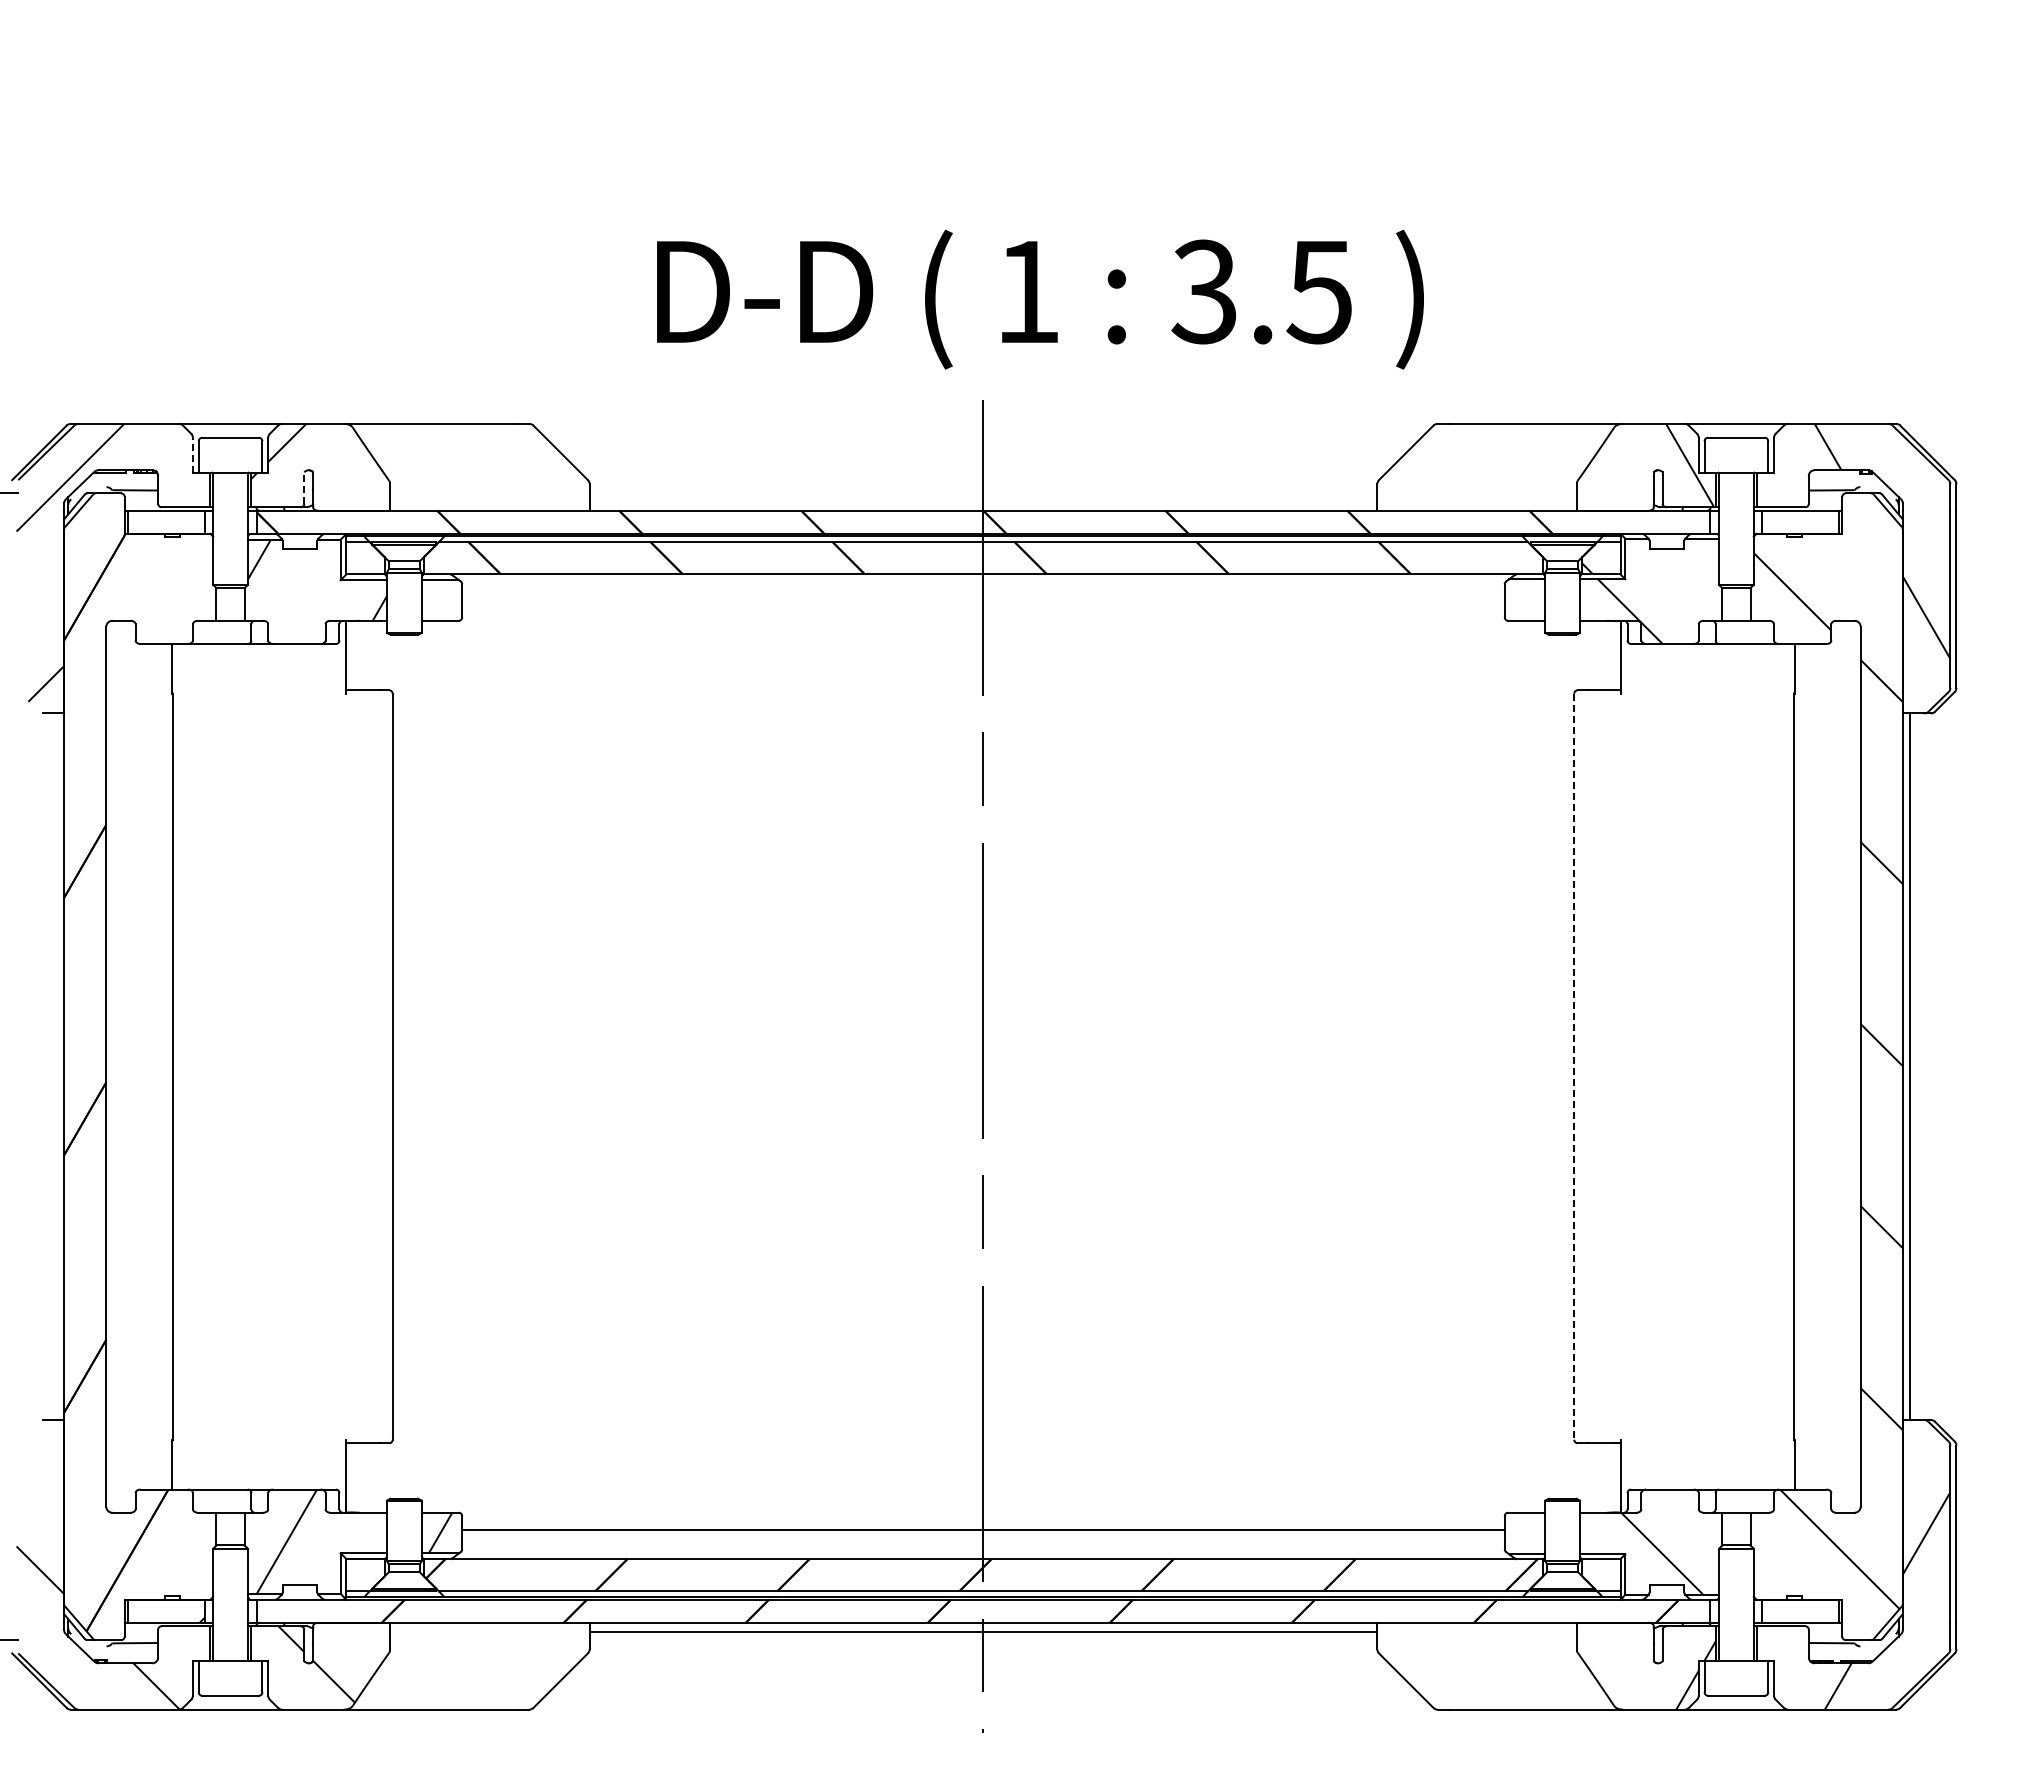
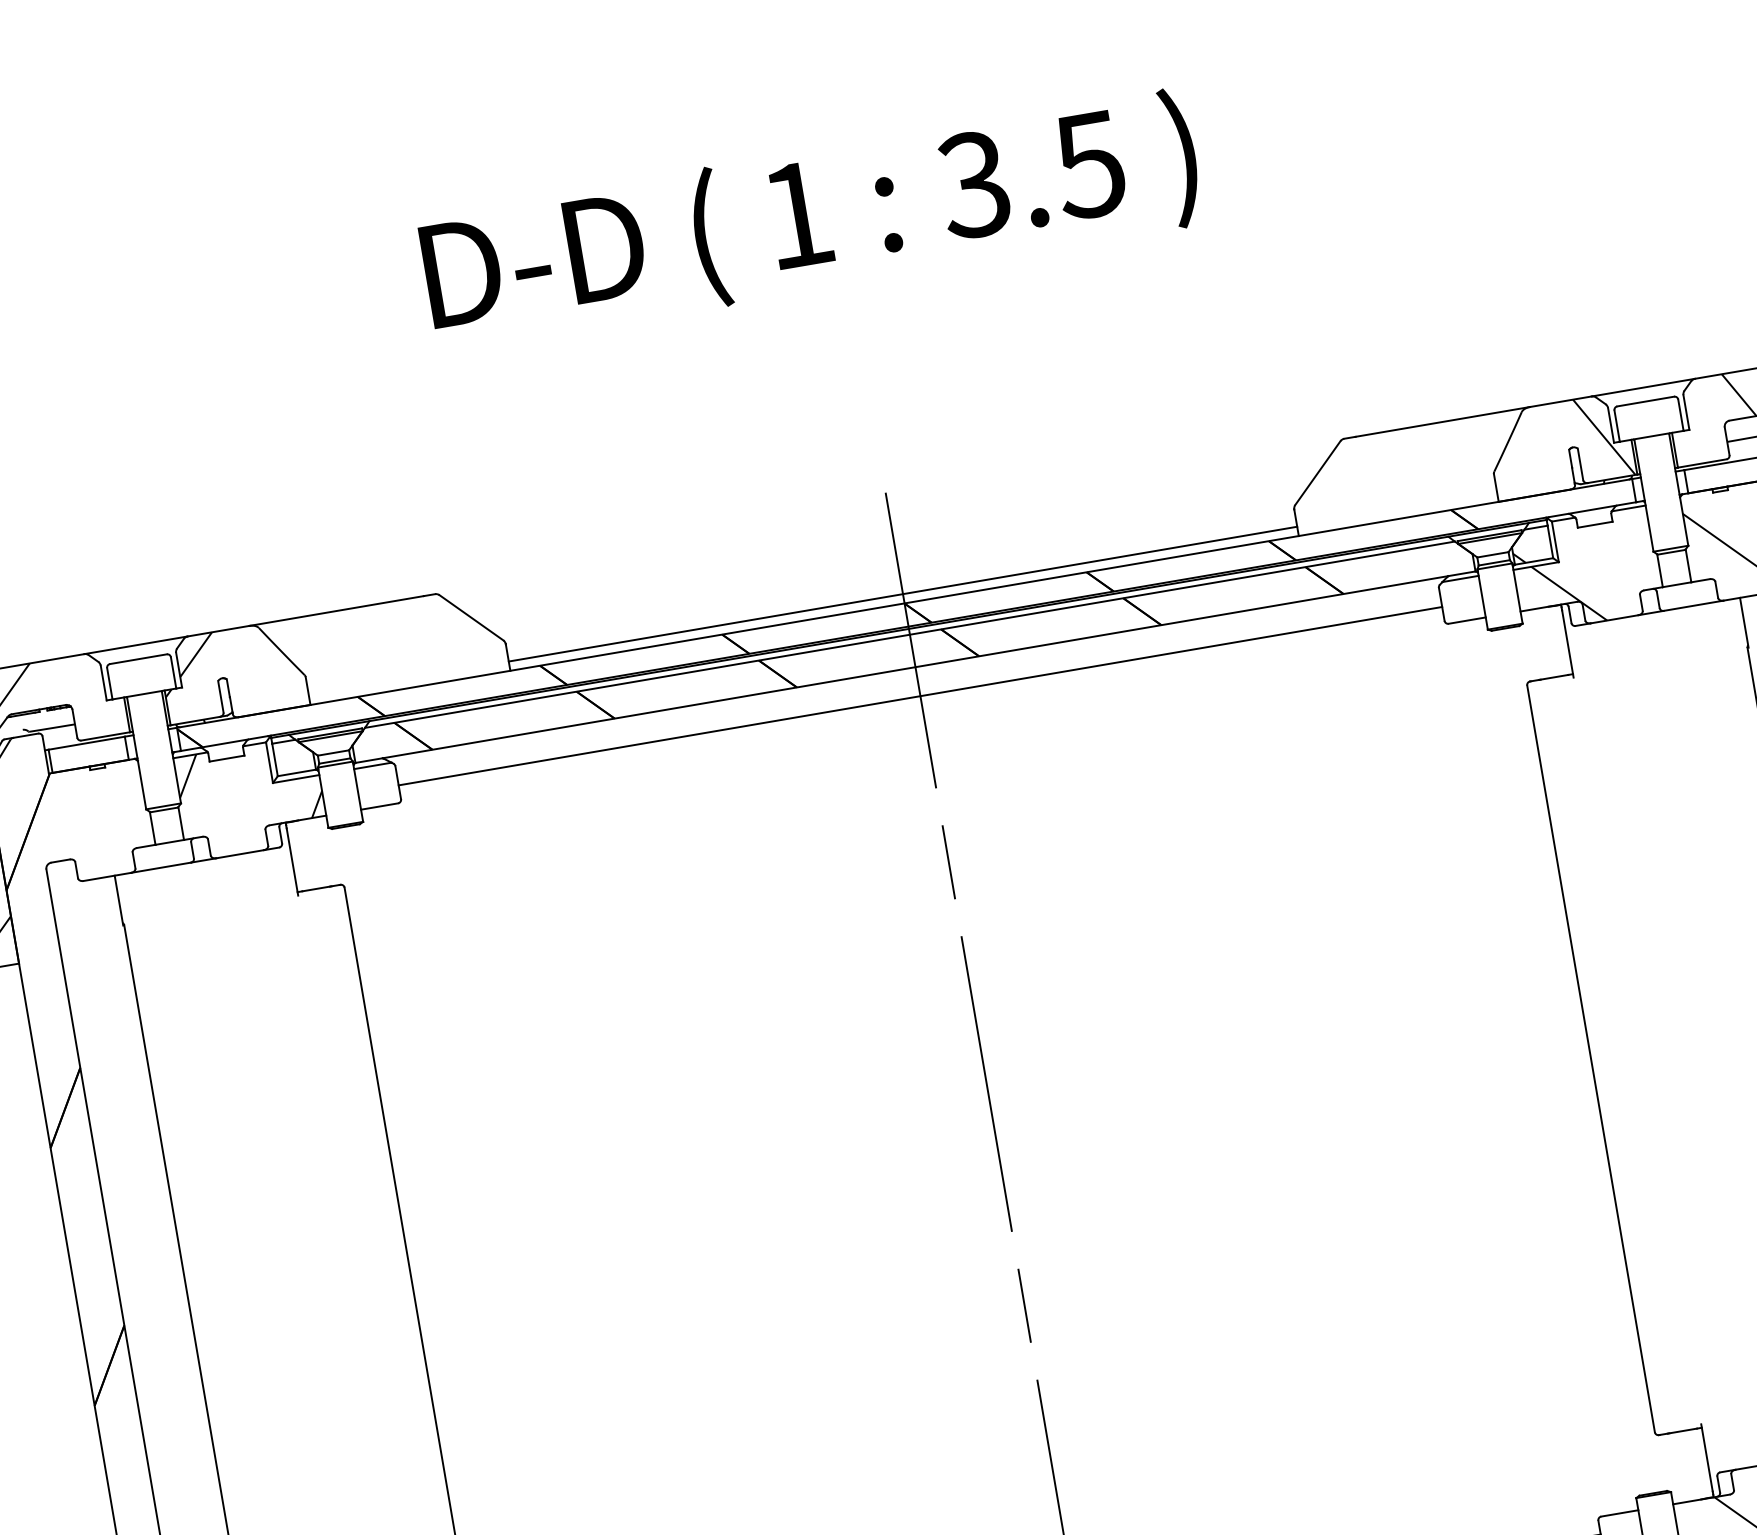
text: (1040, 299) -> (811, 220), moved
line: (192, 454) -> (103, 682), dashed -> solid
line: (304, 488) -> (221, 697), dashed -> solid
line: (983, 501) -> (903, 594), added
line: (983, 603) -> (920, 696), added
line: (1574, 1066) -> (1591, 1058), dashed -> solid

